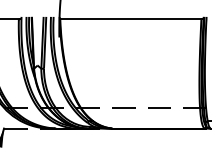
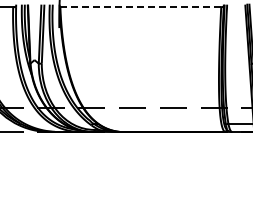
line: (130, 19) -> (140, 7), solid -> dashed

